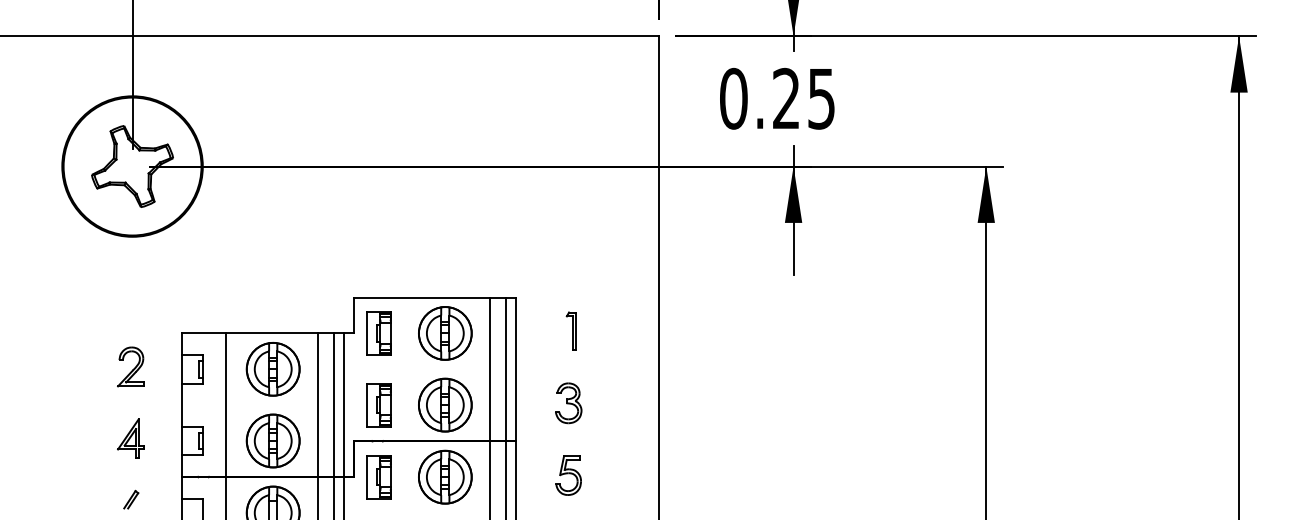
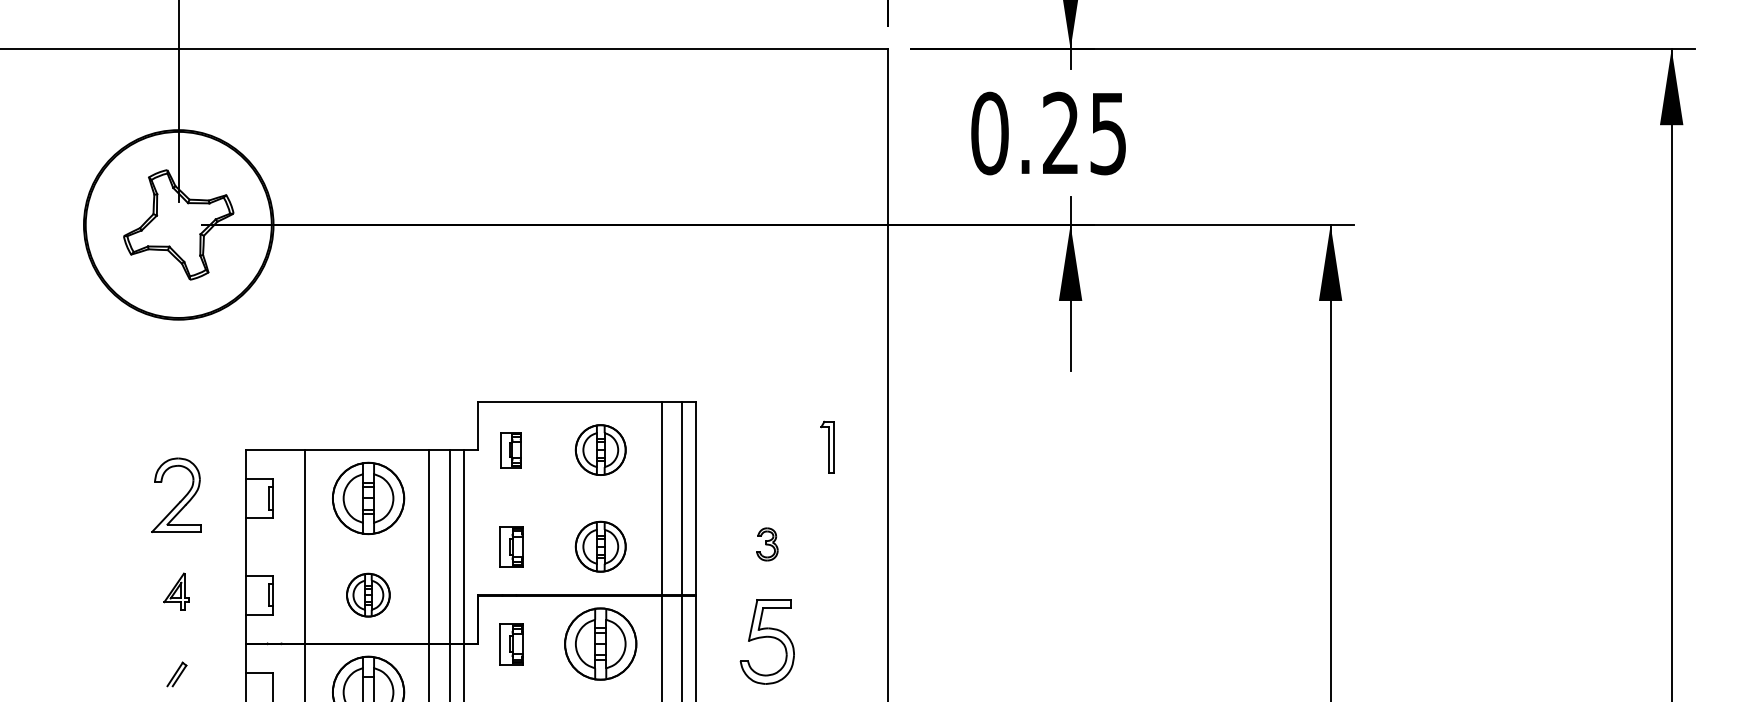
part: (570, 330) -> (826, 446), moved
part: (378, 333) -> (510, 450), size x0.6
part: (445, 333) -> (600, 450), size x0.7
part: (130, 366) -> (175, 494), size x1.4
part: (568, 403) -> (766, 544), size x0.6
part: (445, 404) -> (600, 545), size x0.7
part: (378, 405) -> (510, 547), size x0.7
part: (130, 438) -> (175, 591), size x0.7
part: (272, 440) -> (367, 594), size x0.6
part: (568, 475) -> (766, 641), size x1.6
part: (378, 477) -> (510, 644), size x0.7

